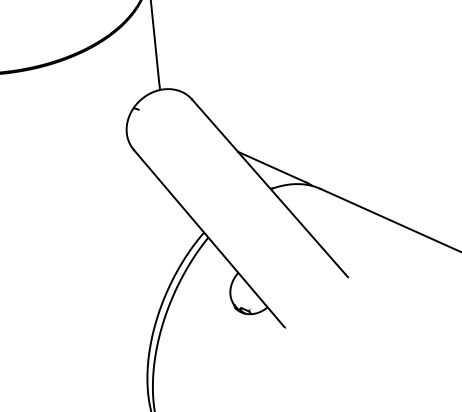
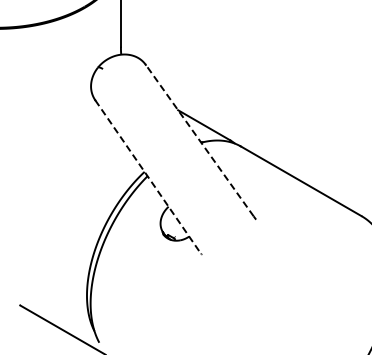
line: (268, 186) -> (199, 140), solid -> dashed
line: (209, 237) -> (148, 176), solid -> dashed

